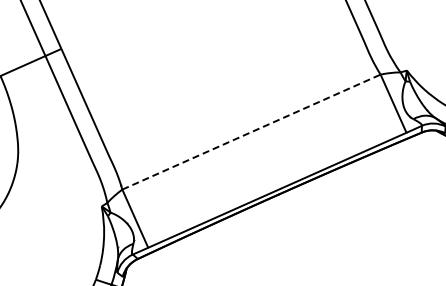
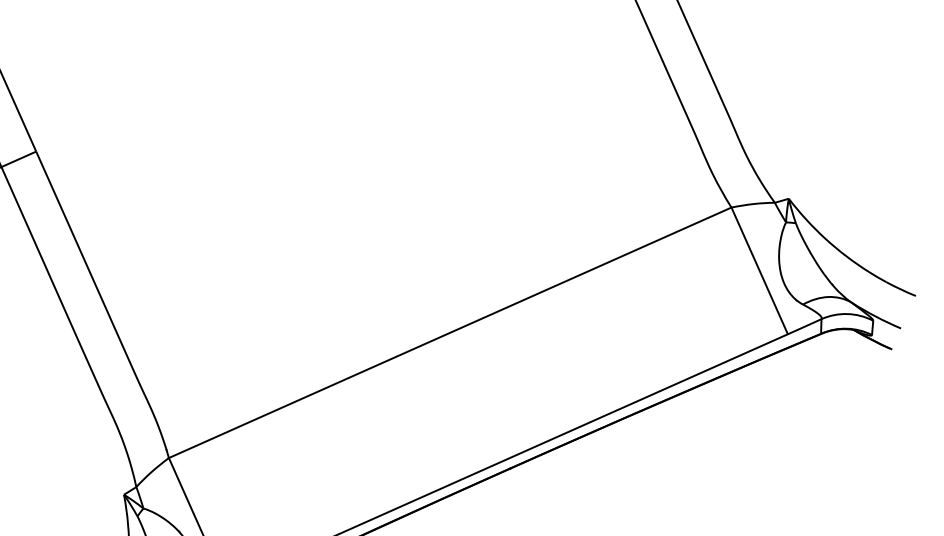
line: (251, 131) -> (450, 331), dashed -> solid

